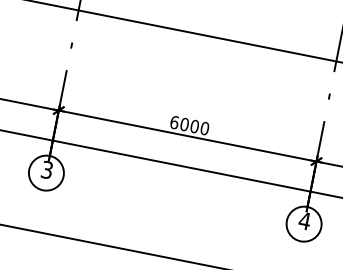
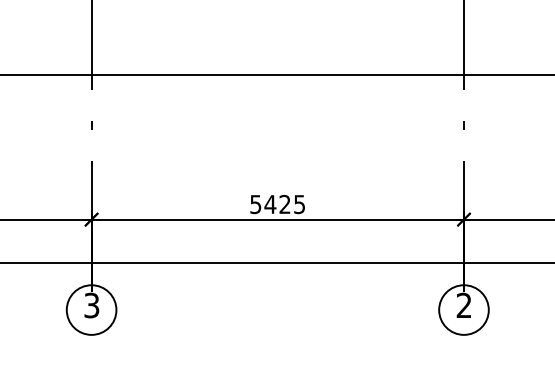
text: (189, 125) -> (277, 204), 6000 -> 5425
text: (305, 220) -> (464, 304), 4 -> 2

